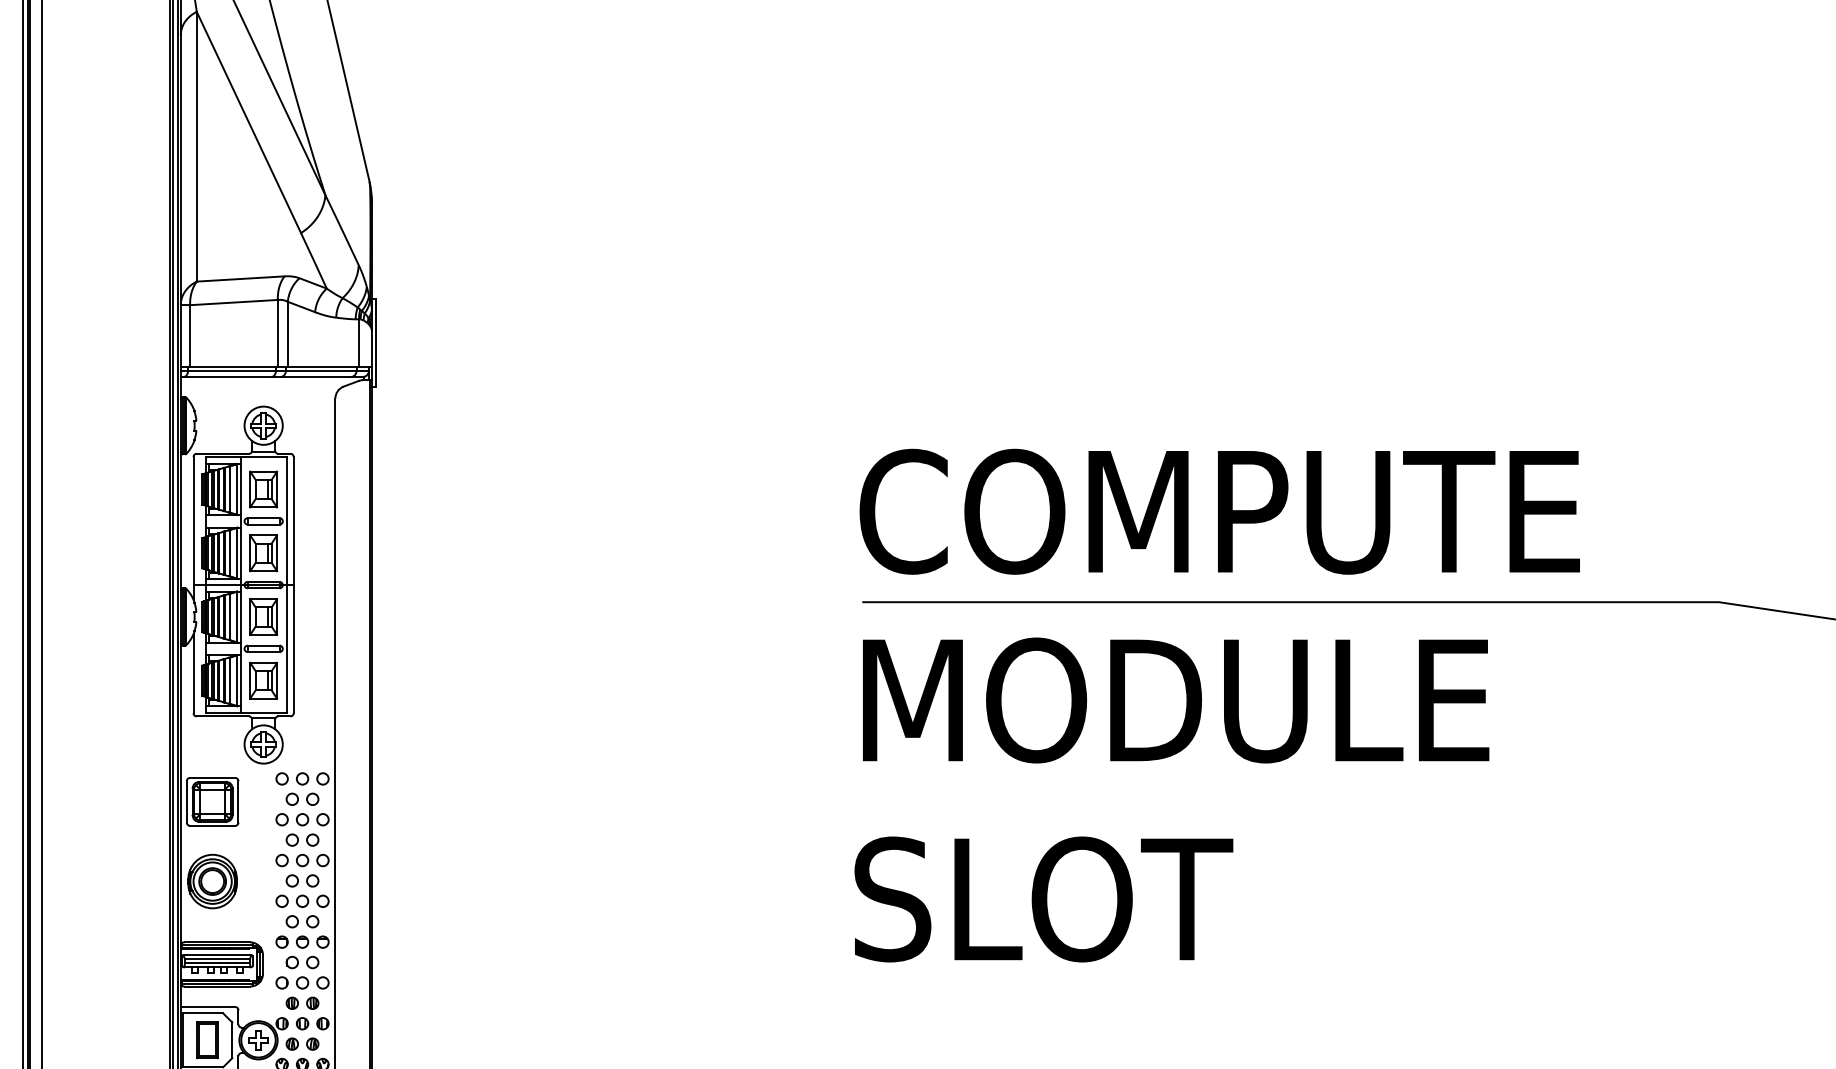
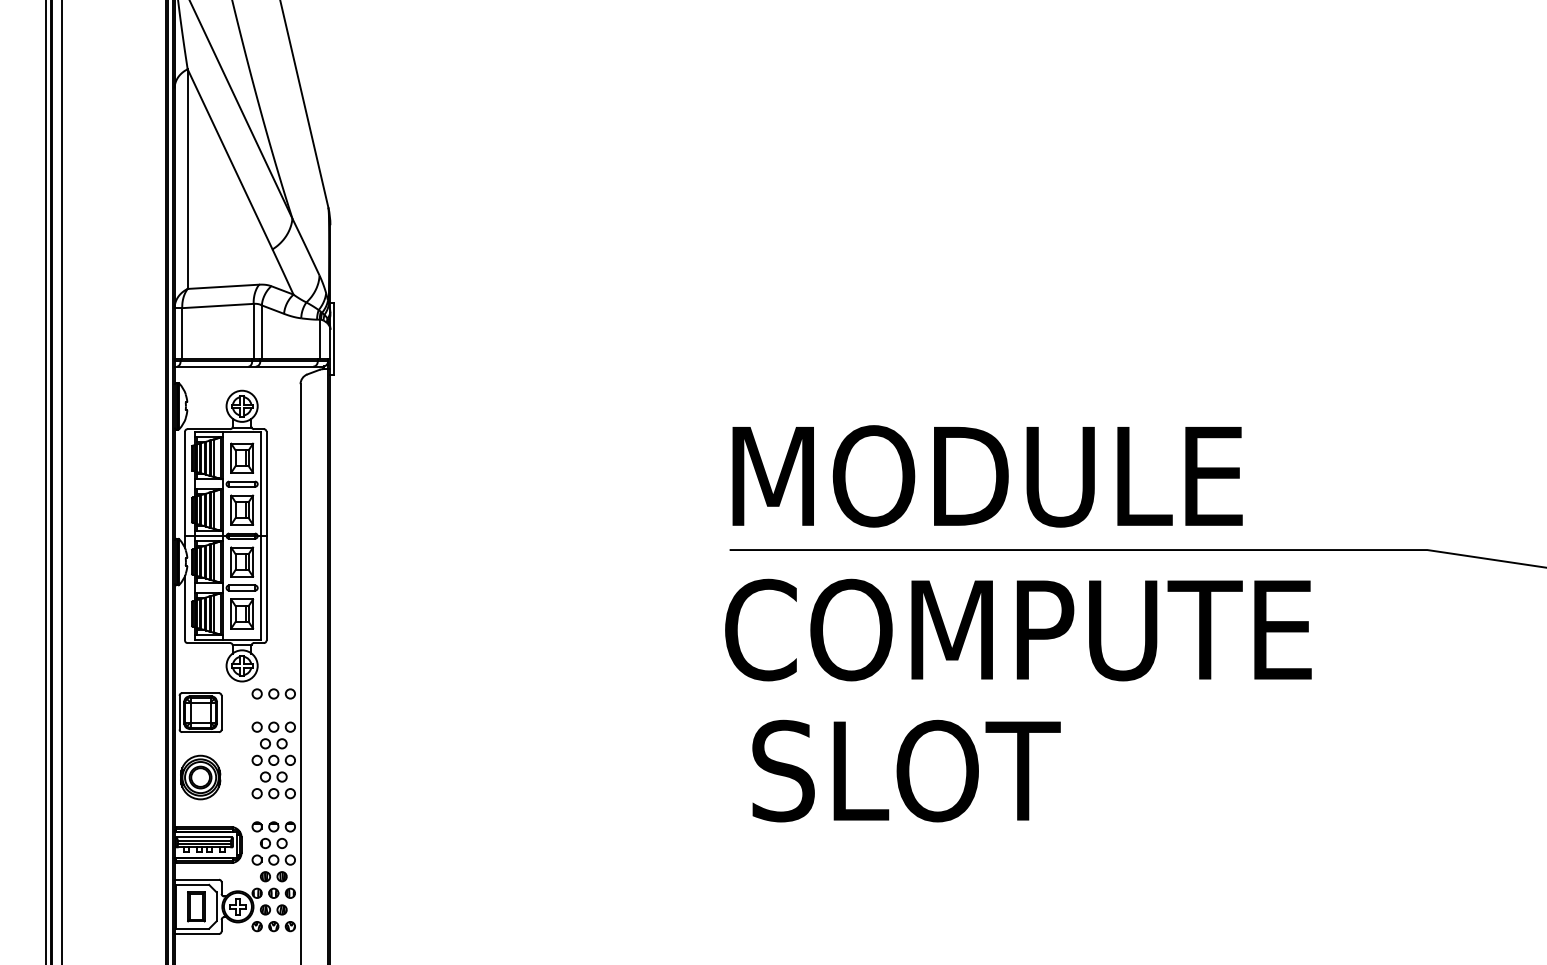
text: (1219, 511) -> (1020, 476), COMPUTE -> MODULE
text: (1216, 699) -> (1018, 629), MODULE -> COMPUTE
part: (302, 799) -> (273, 710), removed
text: (1043, 898) -> (906, 770), moved
part: (302, 920) -> (273, 809), removed

